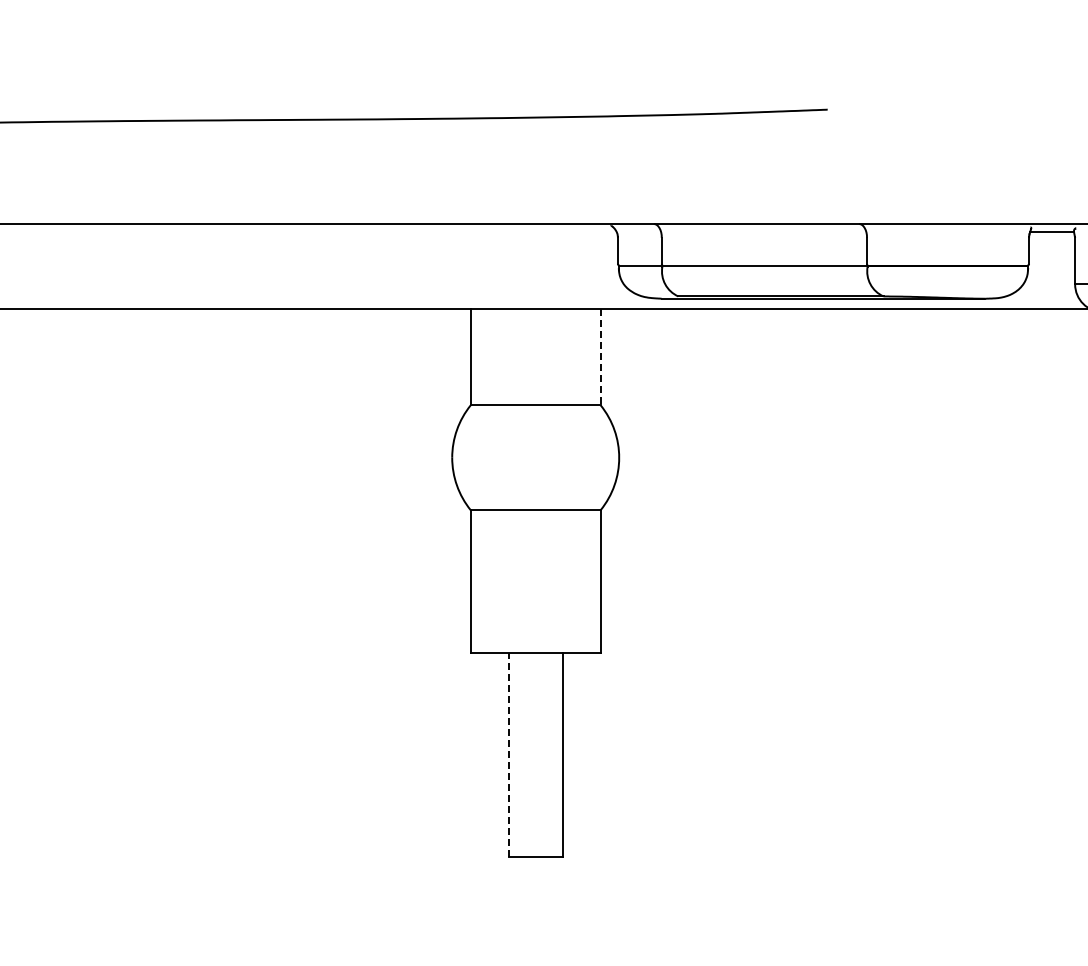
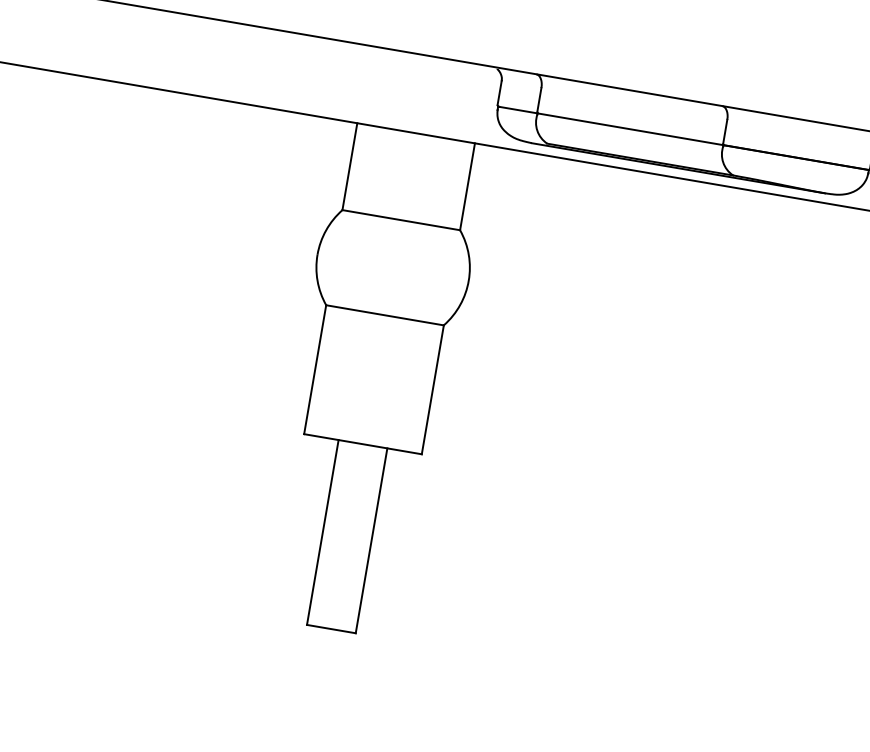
line: (600, 357) -> (467, 186), dashed -> solid
line: (508, 754) -> (322, 532), dashed -> solid

